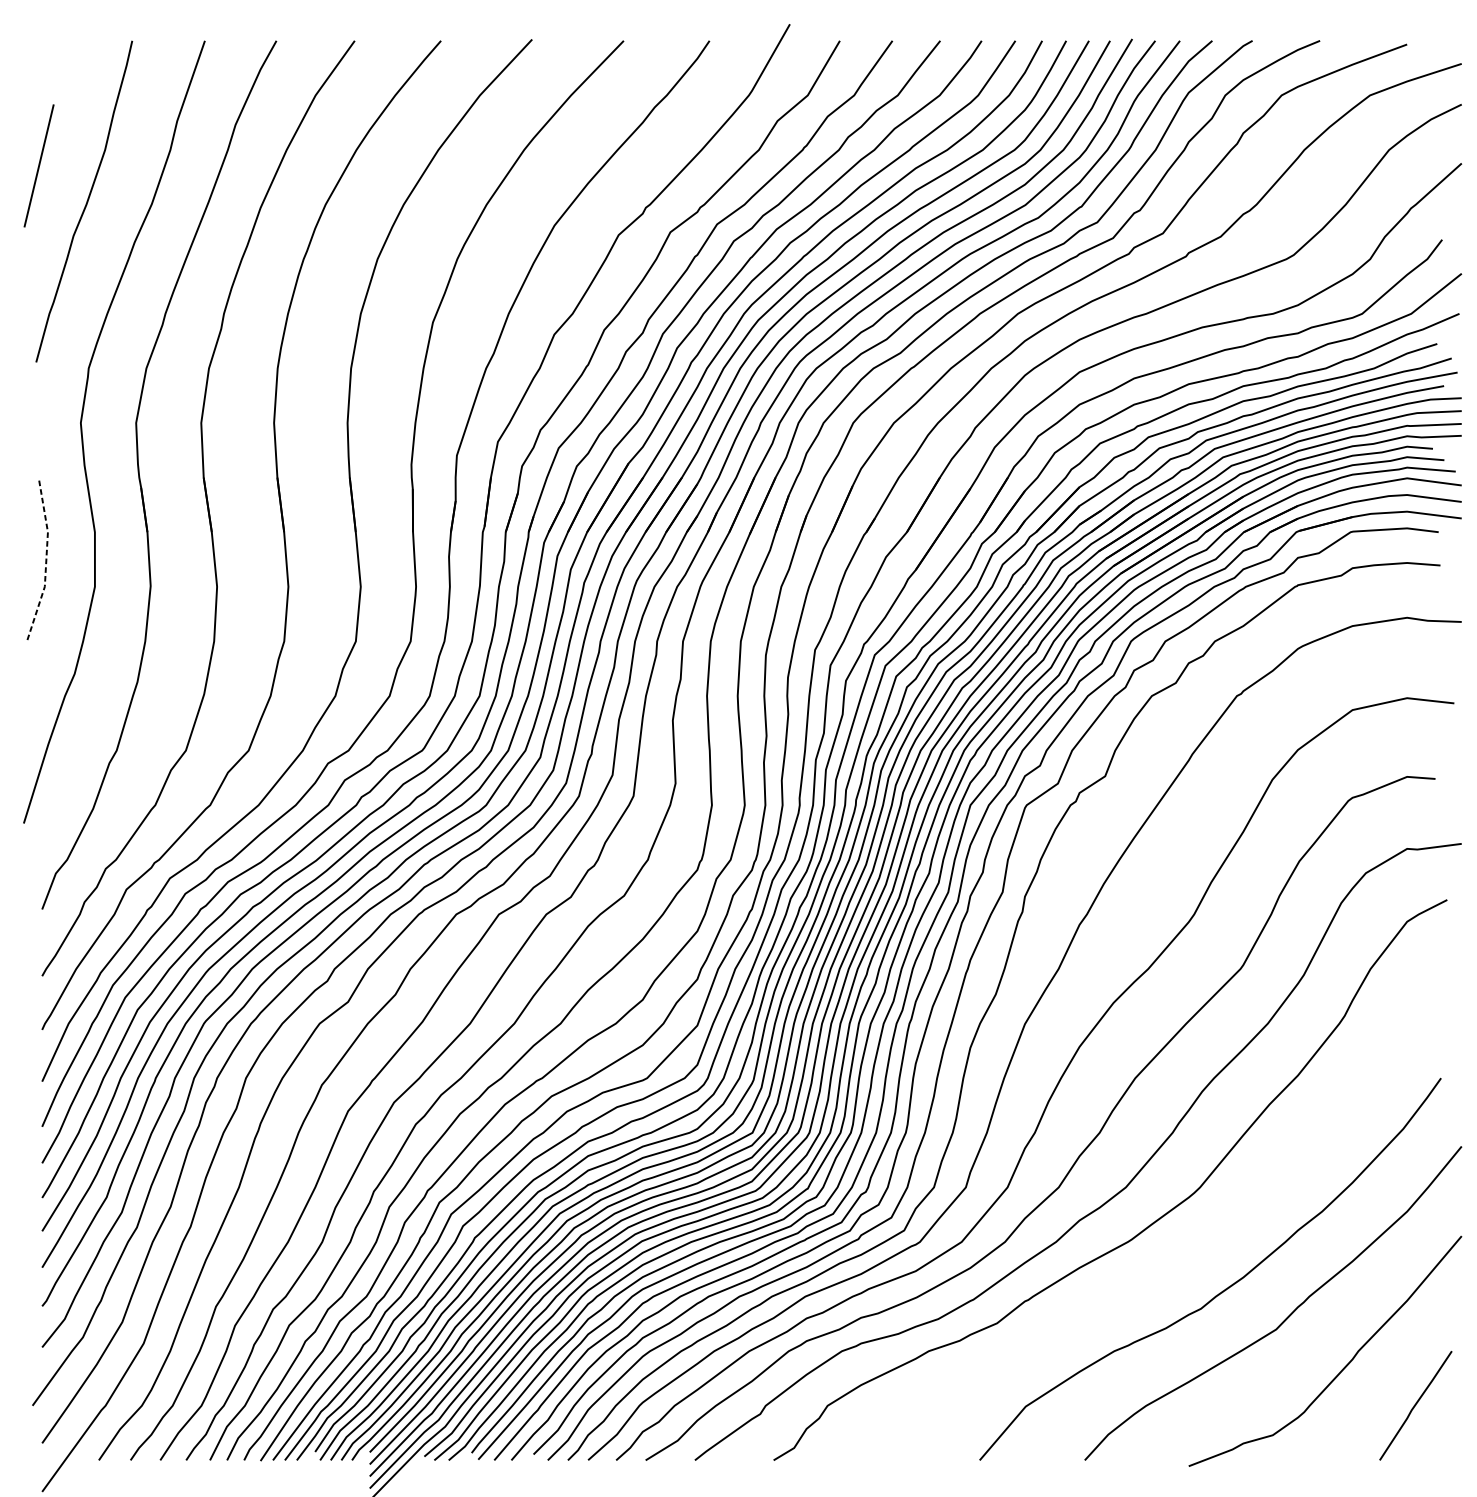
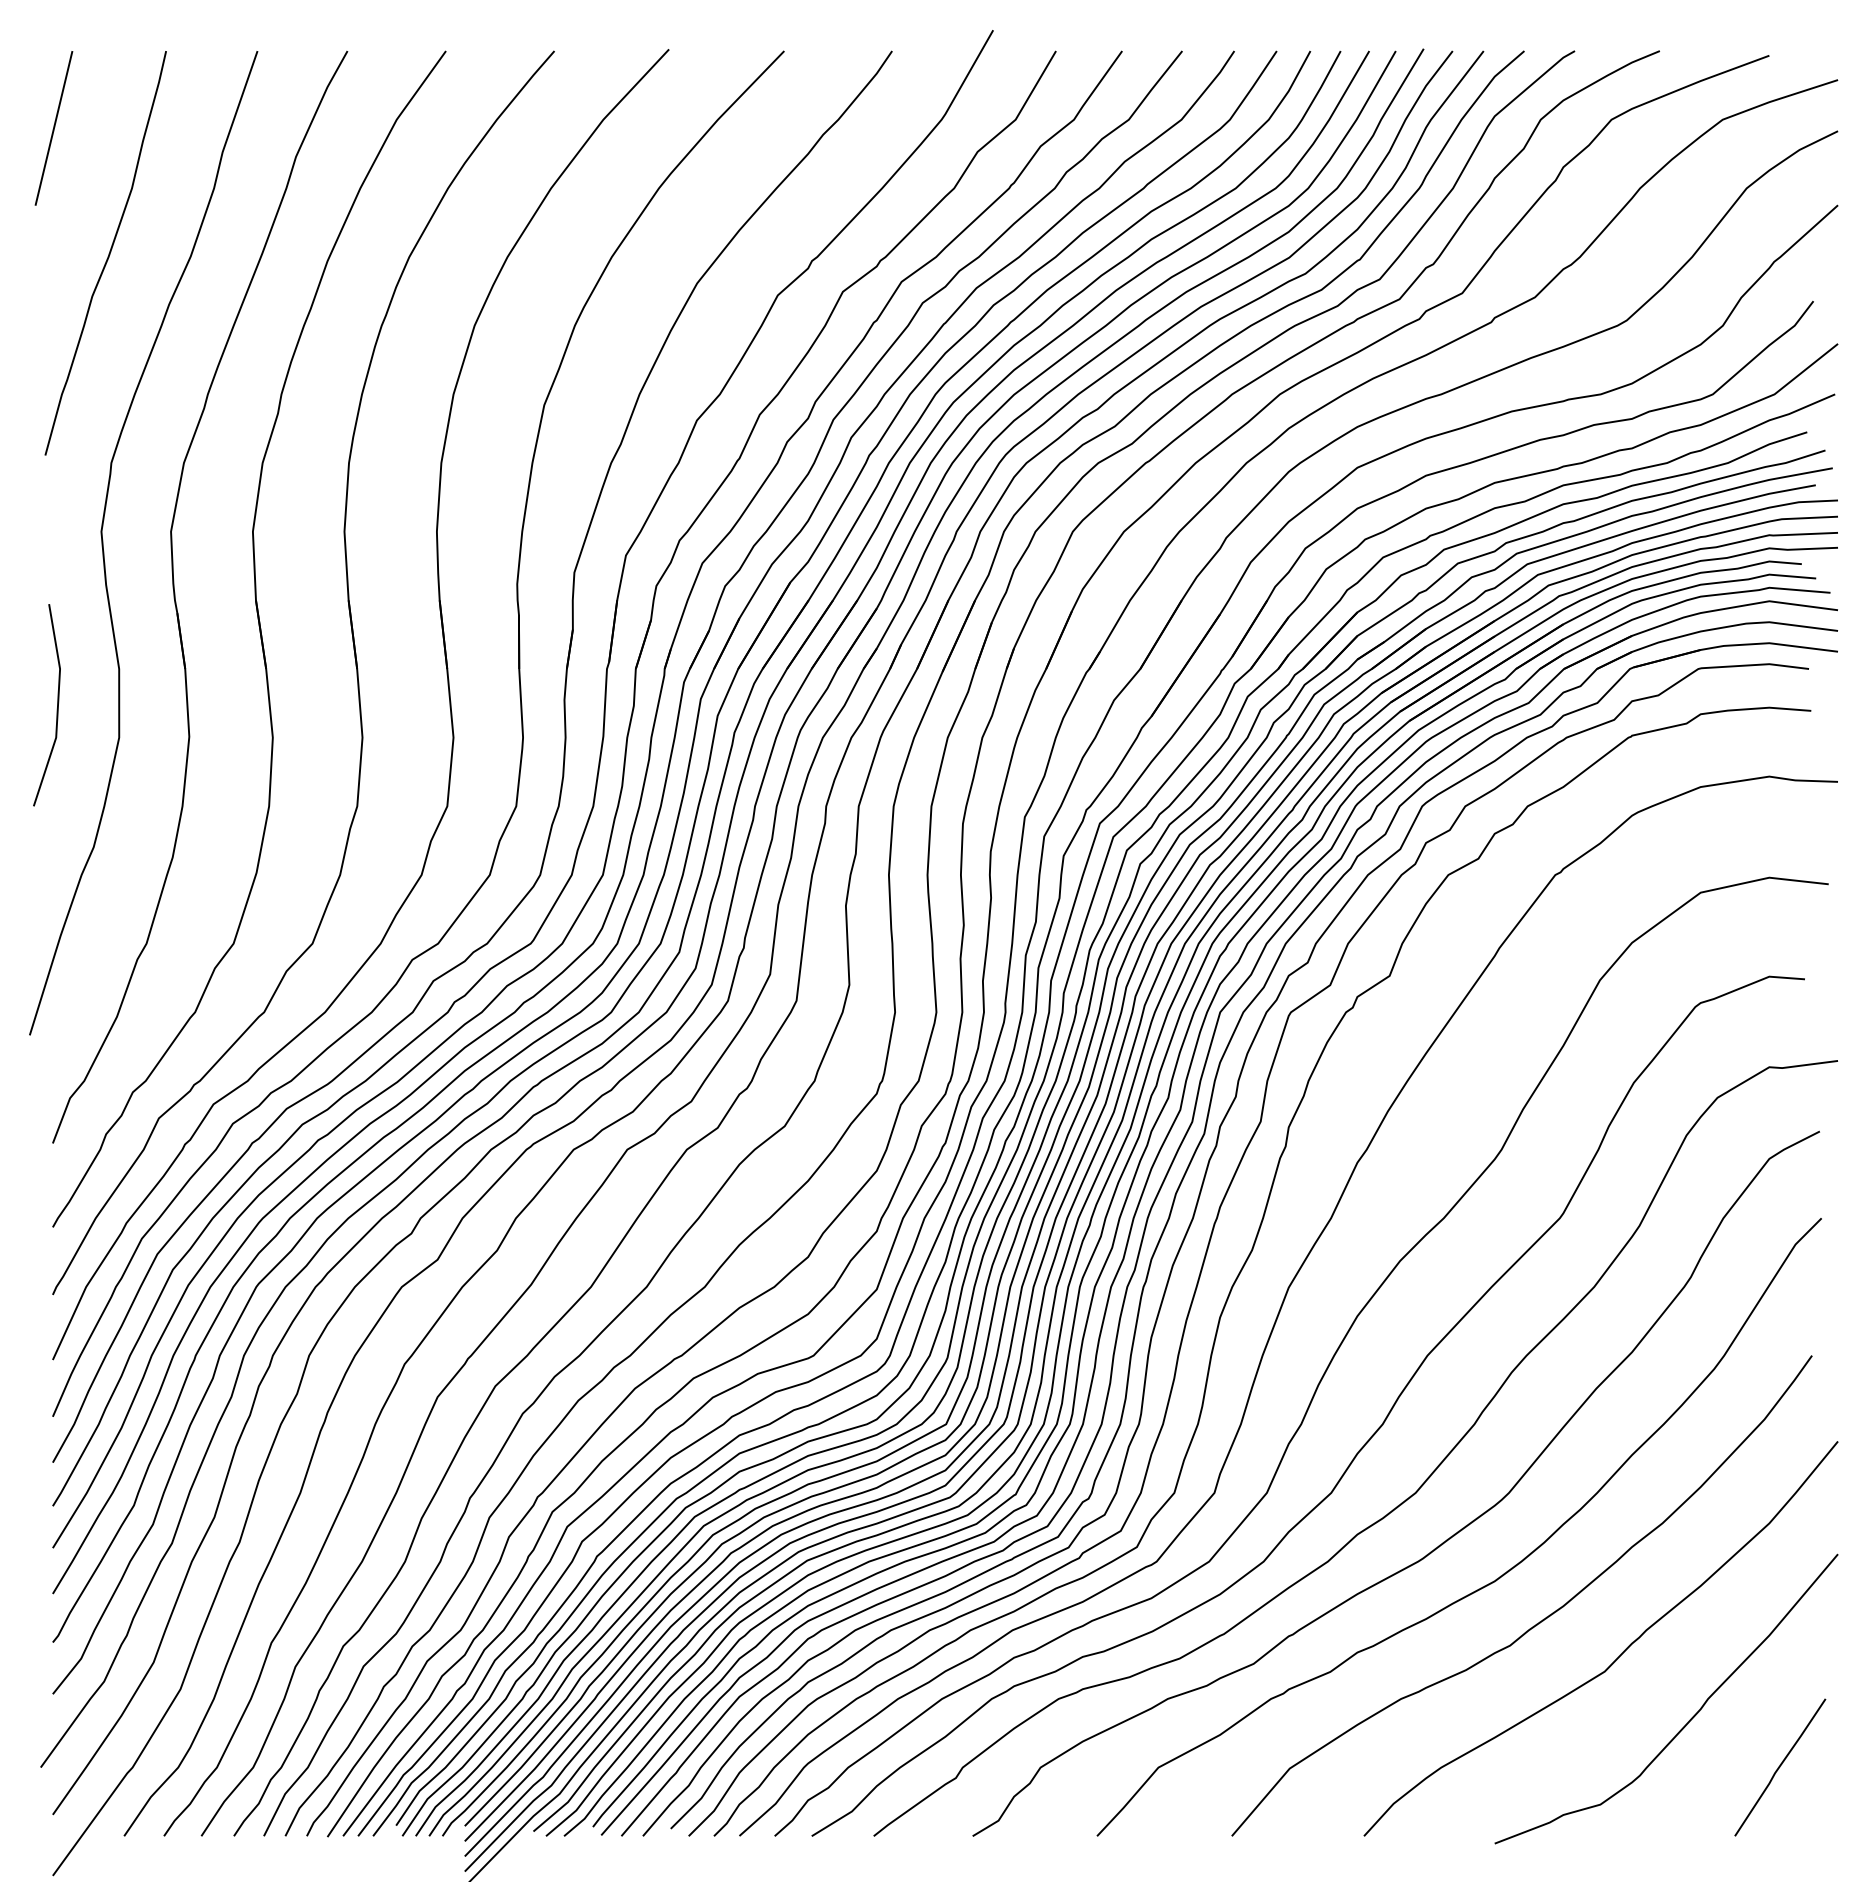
line: (38, 166) -> (53, 128), moved
line: (45, 562) -> (57, 706), dashed -> solid
curve: (1182, 1260) -> (1486, 1584), added

